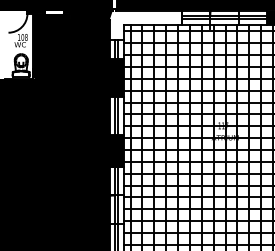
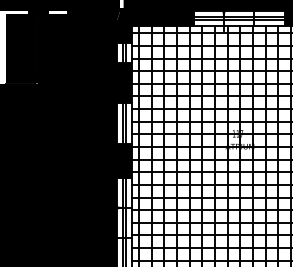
fill: (145, 24) -> (154, 25), added
fill: (19, 45) -> (20, 48), added

